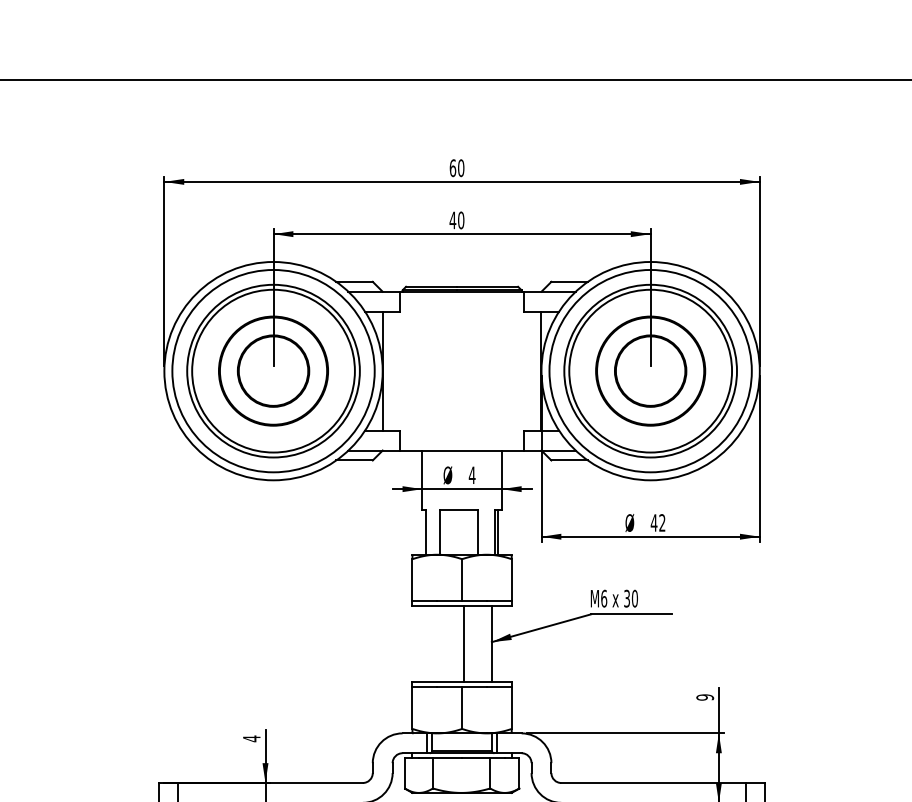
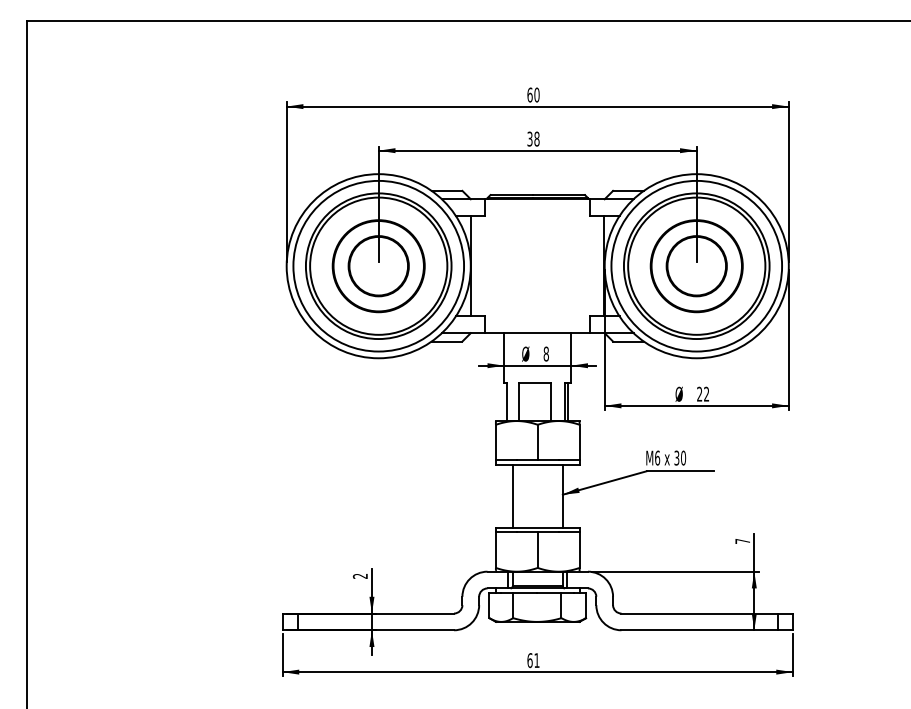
text: (457, 219) -> (533, 138), 40 -> 38
text: (472, 474) -> (546, 353), 4 -> 8
text: (653, 522) -> (699, 393), 42 -> 22
line: (464, 644) -> (512, 496), moved
text: (704, 697) -> (742, 541), 9 -> 7
text: (250, 739) -> (359, 576), 4 -> 2

